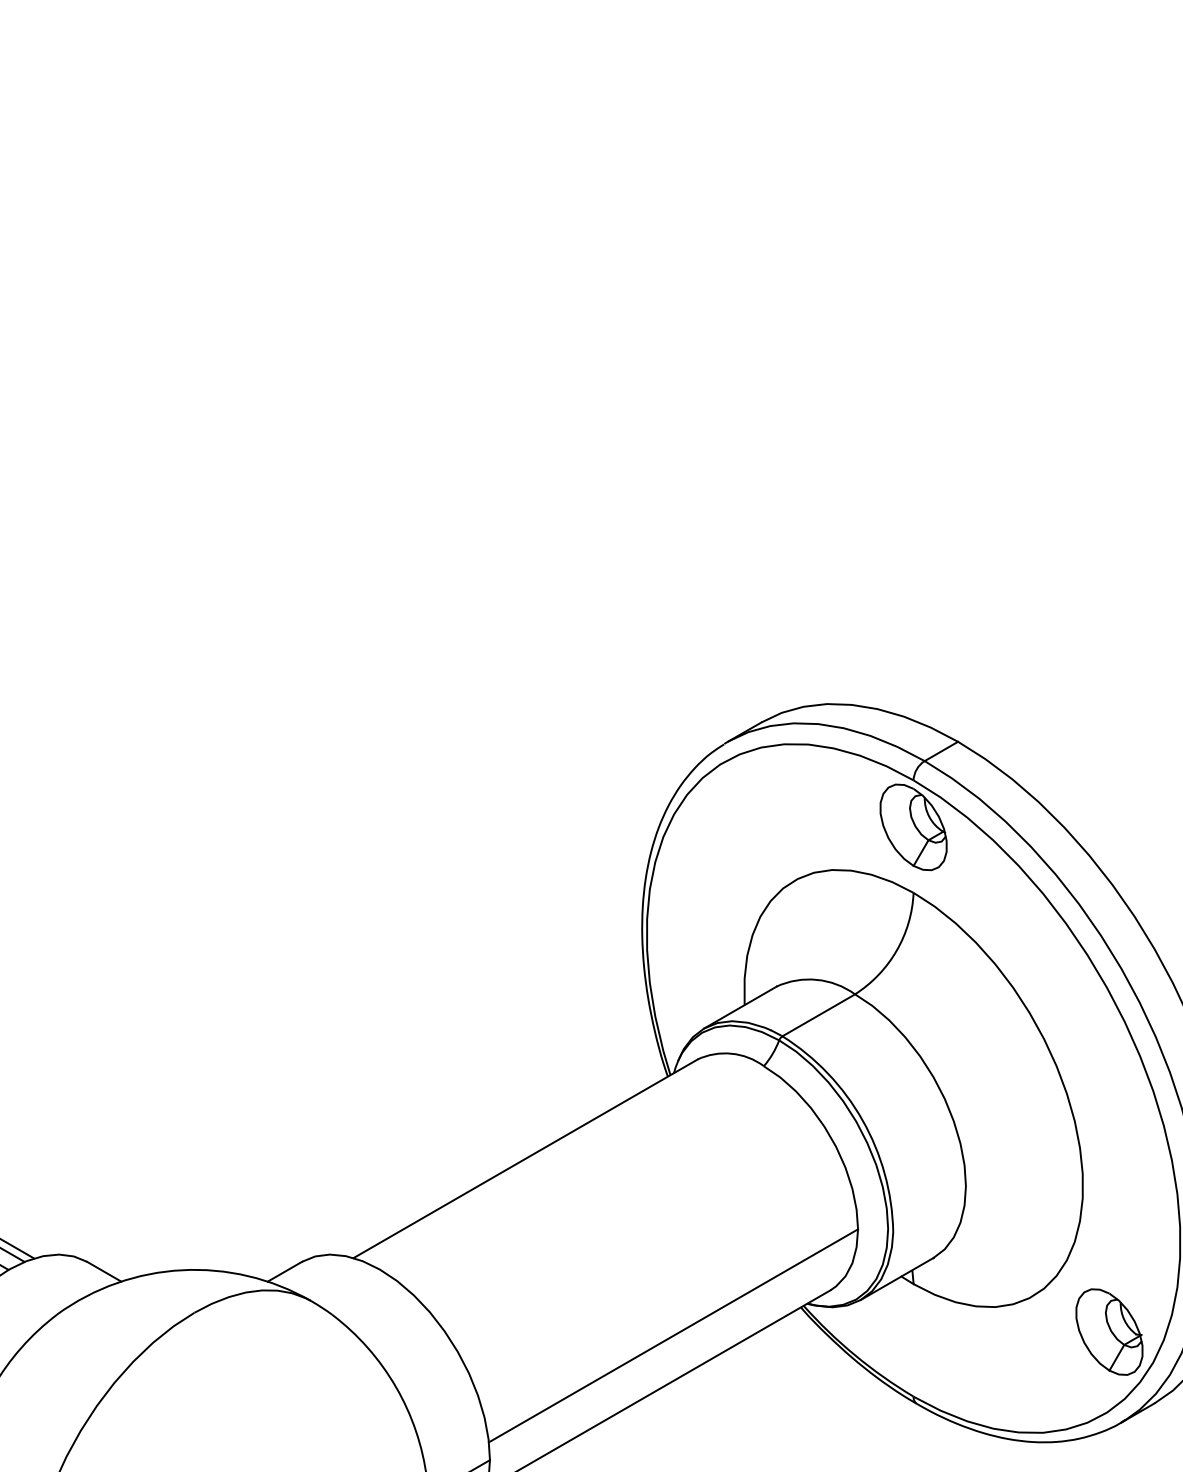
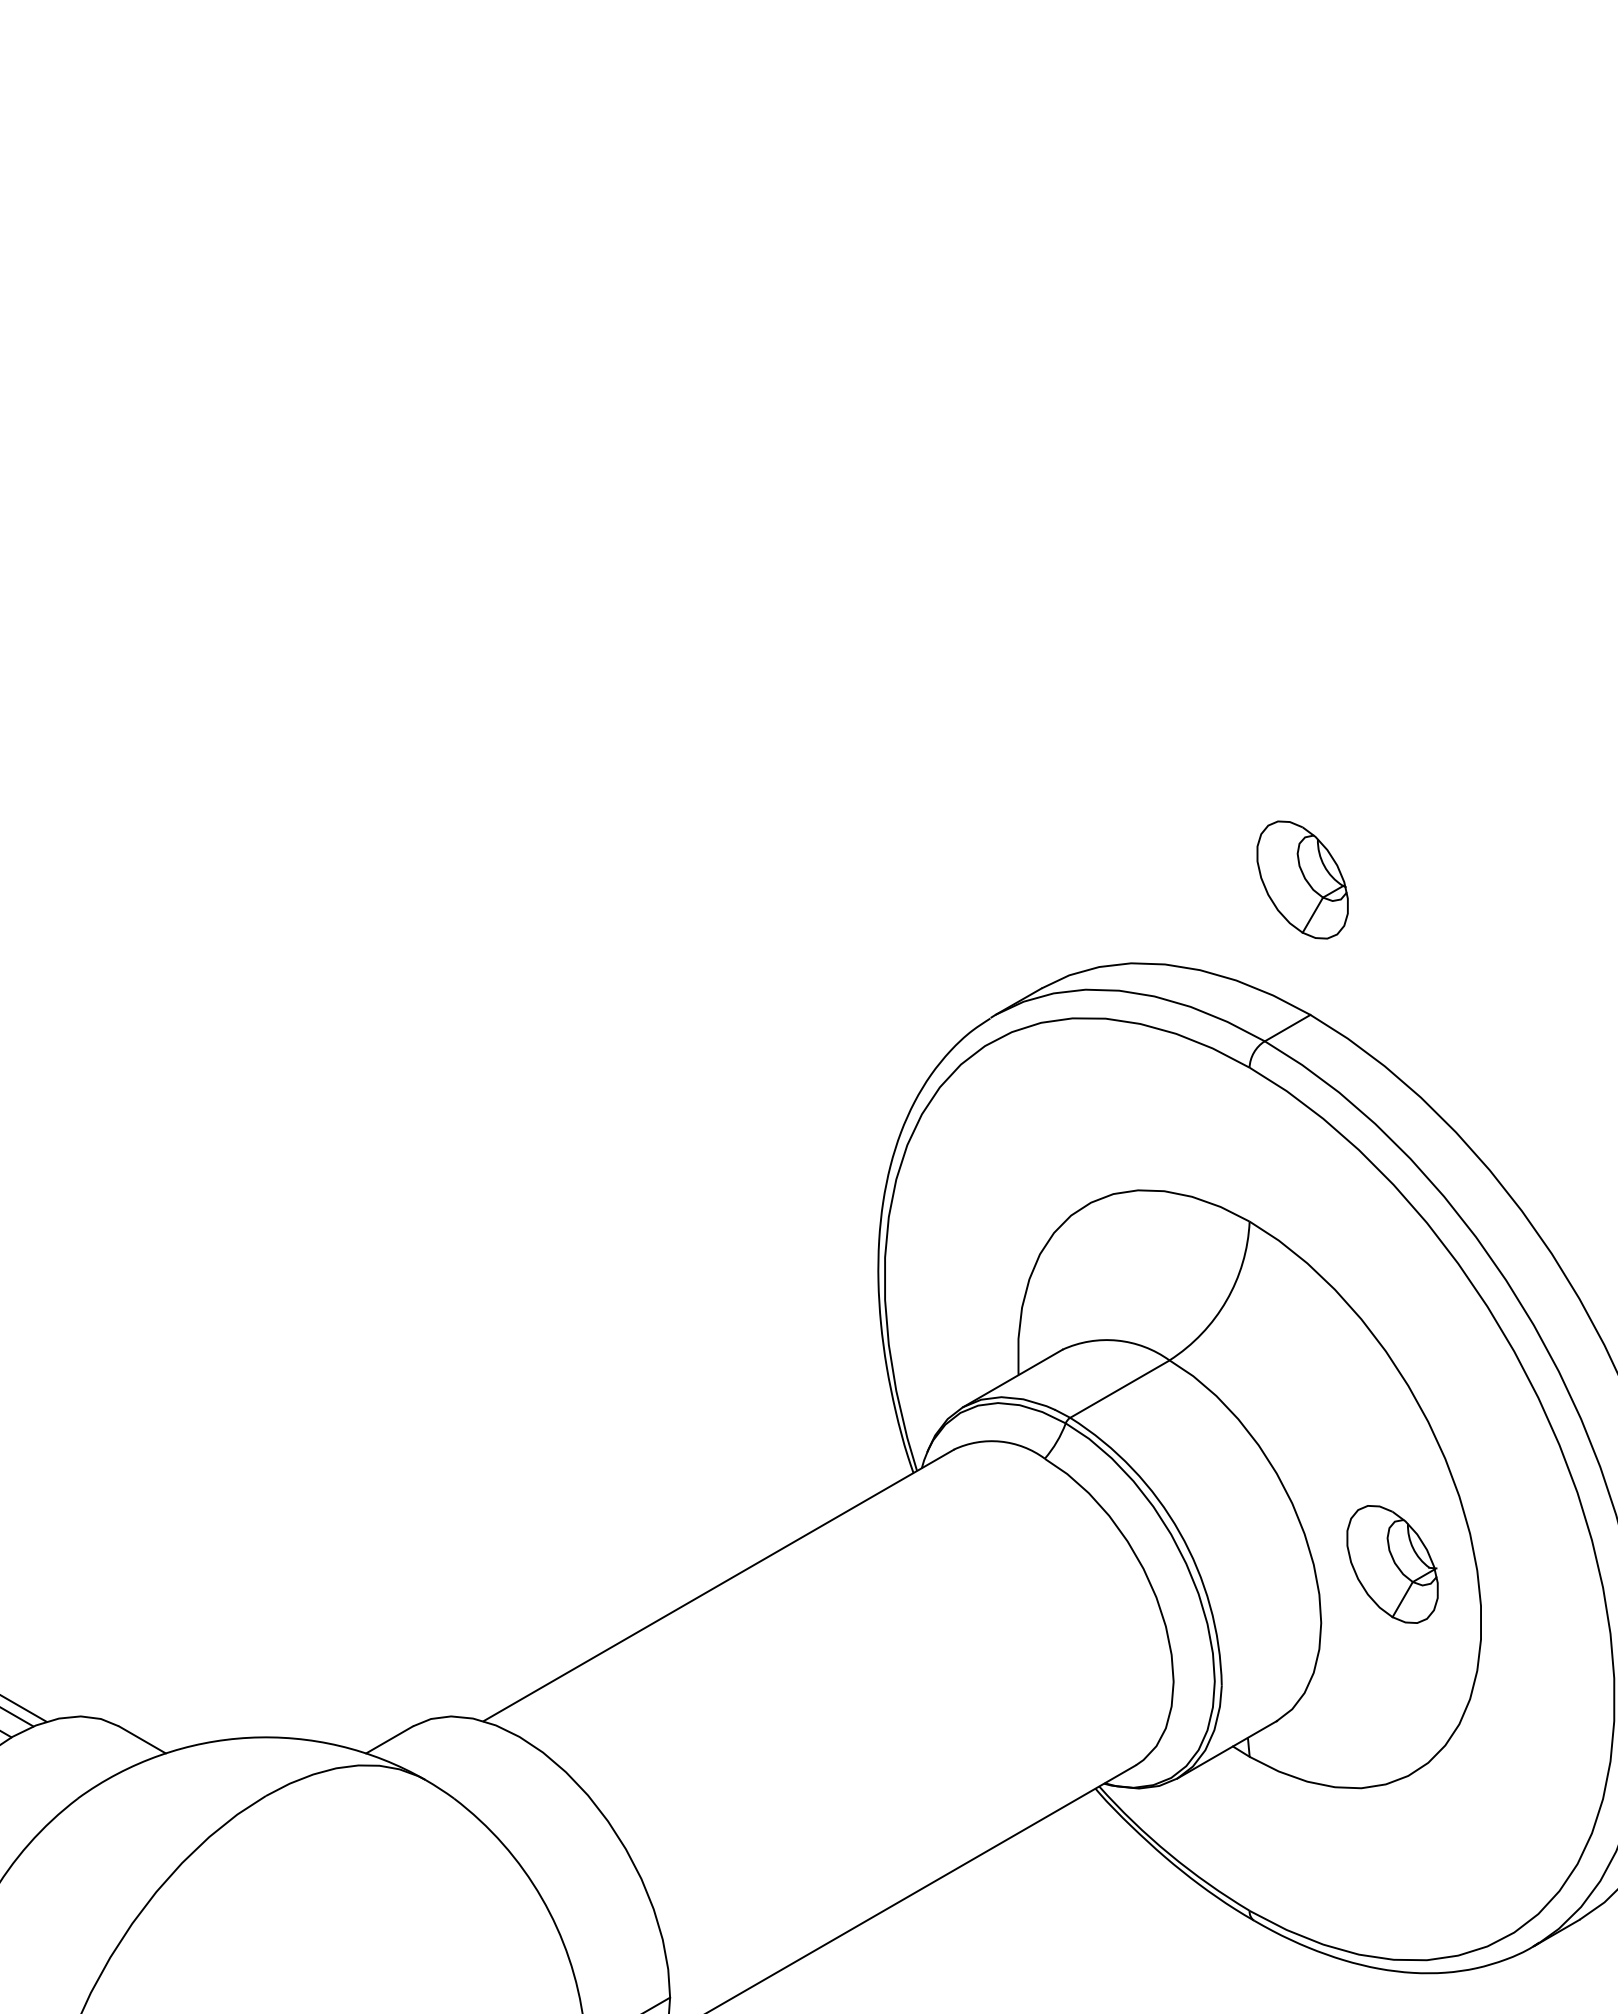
part: (913, 827) -> (1302, 879), moved
part: (1109, 1332) -> (1392, 1564), moved
line: (673, 1335) -> (920, 1827), removed

